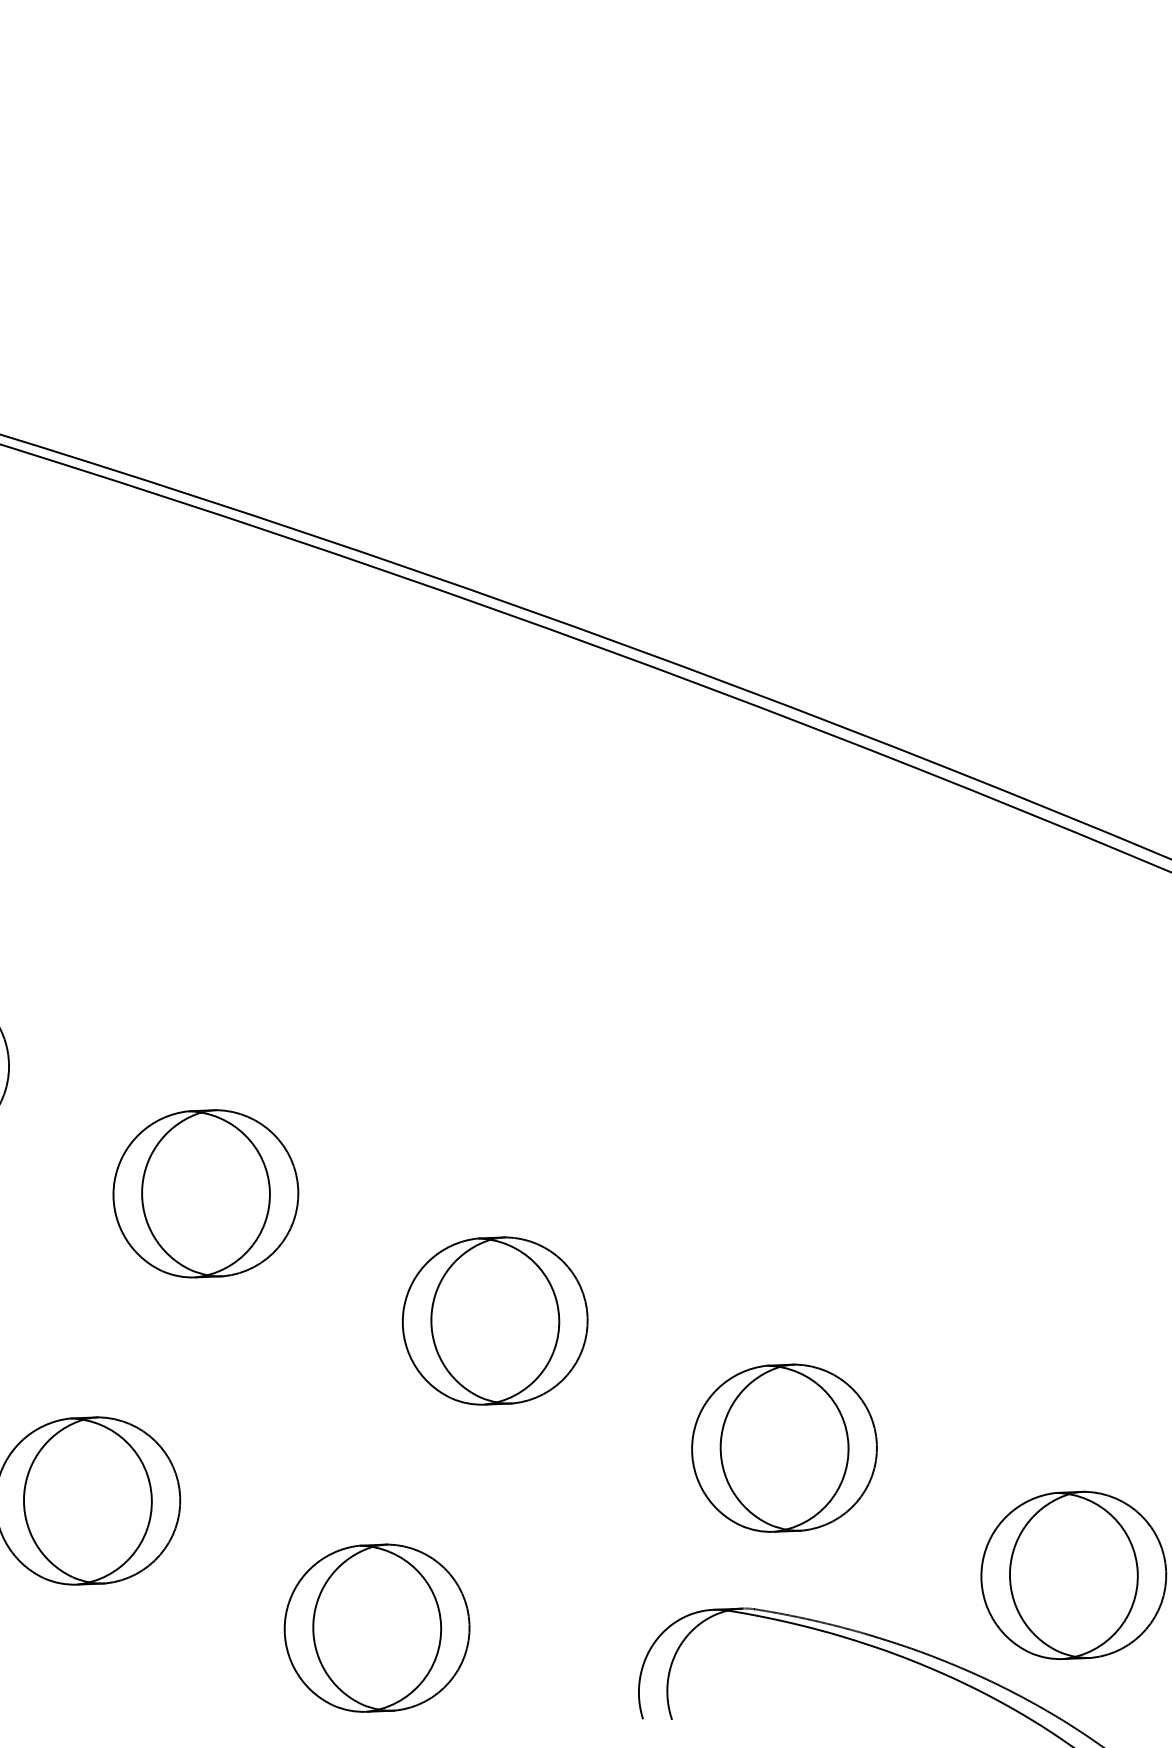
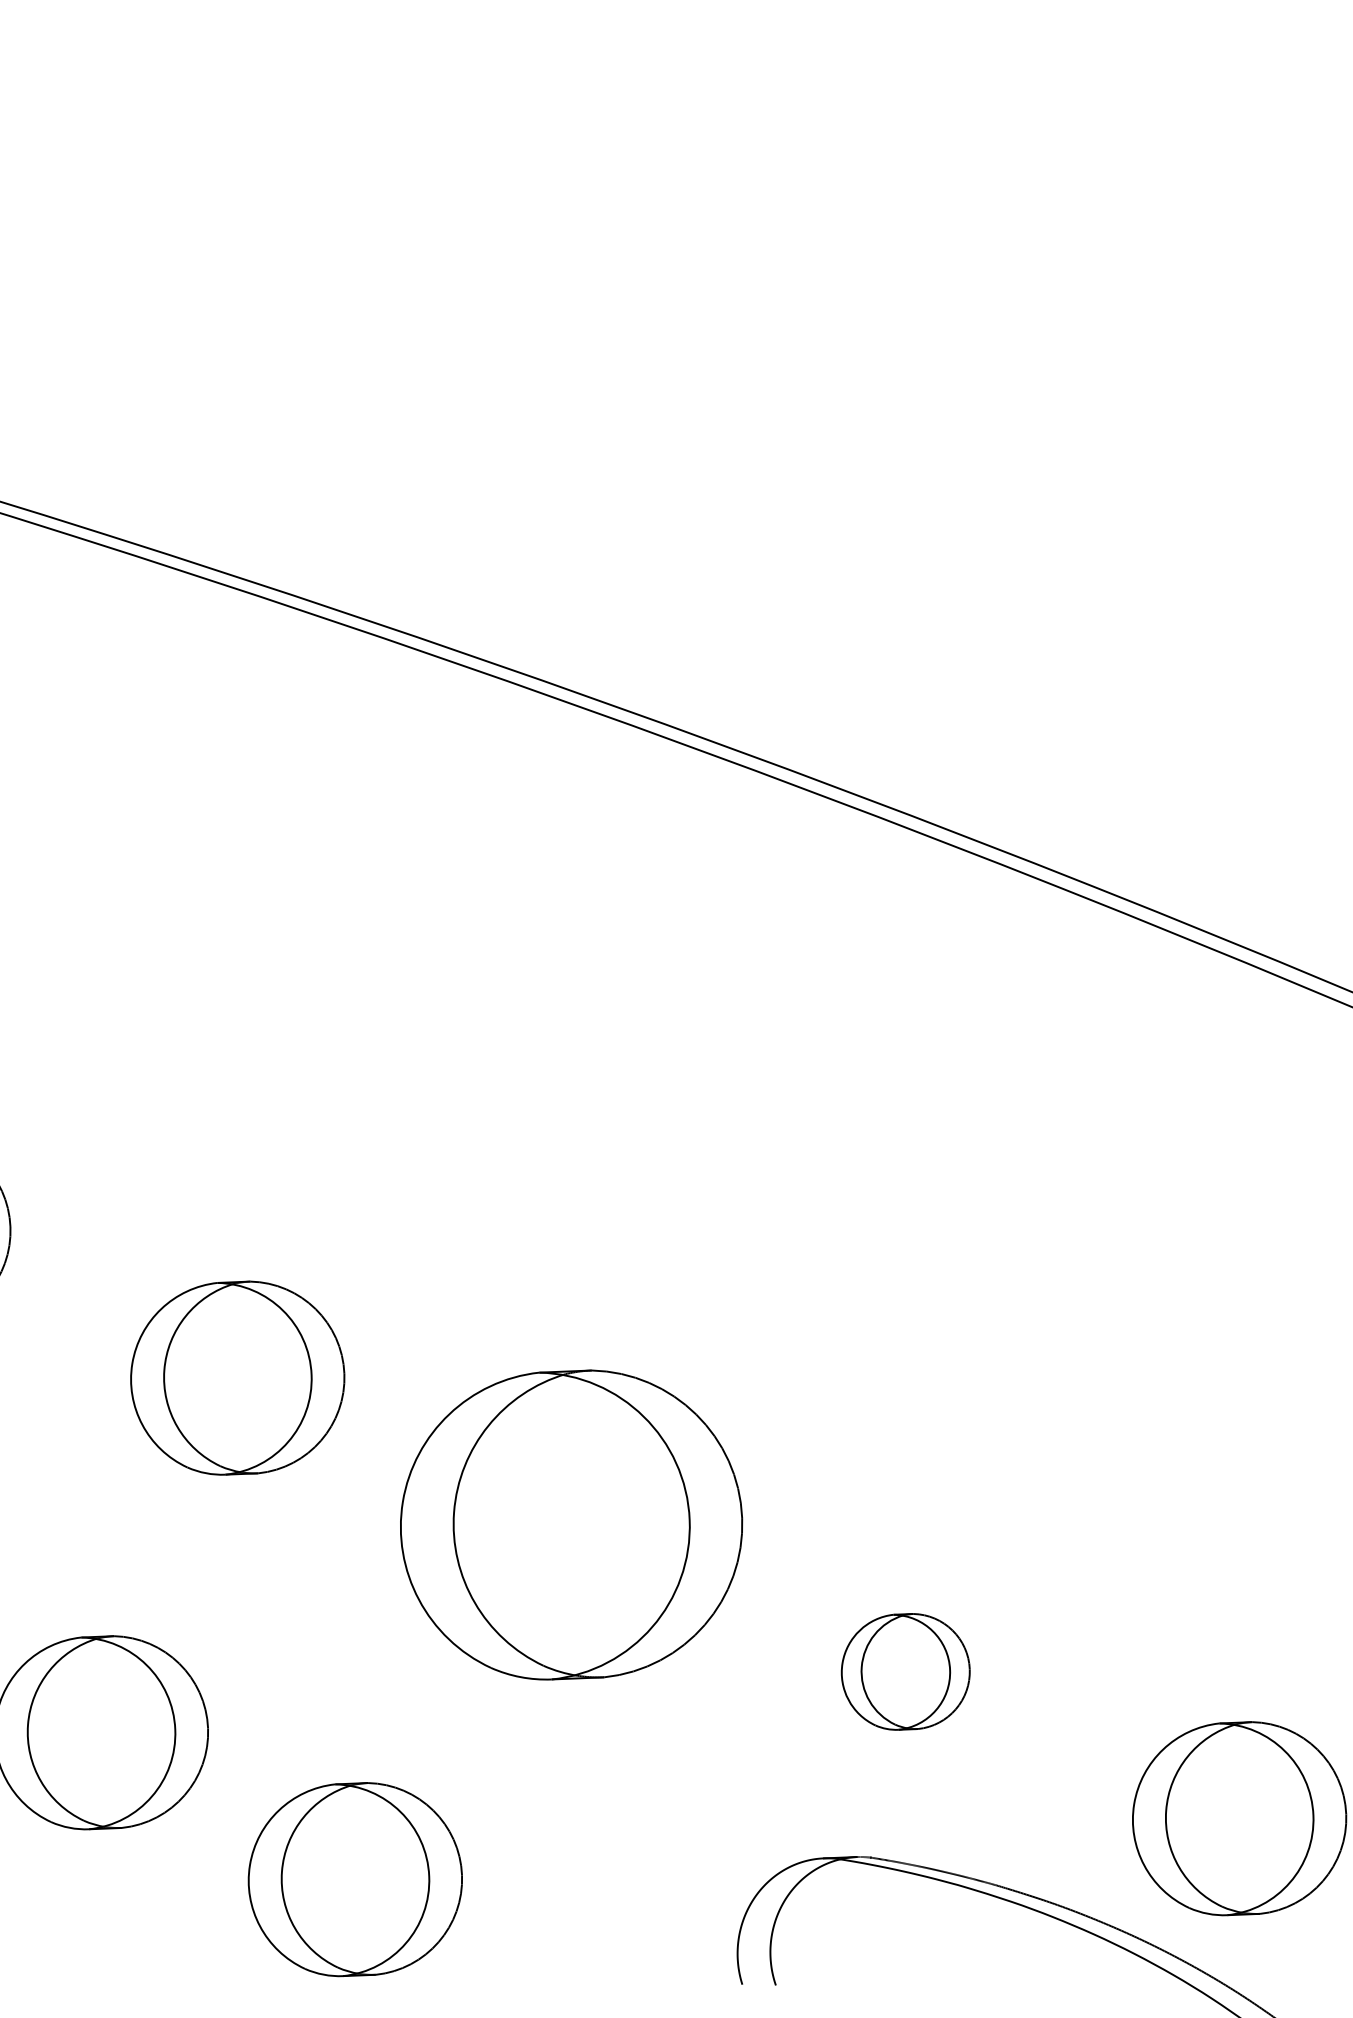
part: (495, 1320) -> (571, 1524), size x1.6
part: (784, 1447) -> (905, 1671), size x0.6
part: (376, 1628) -> (354, 1879), moved

